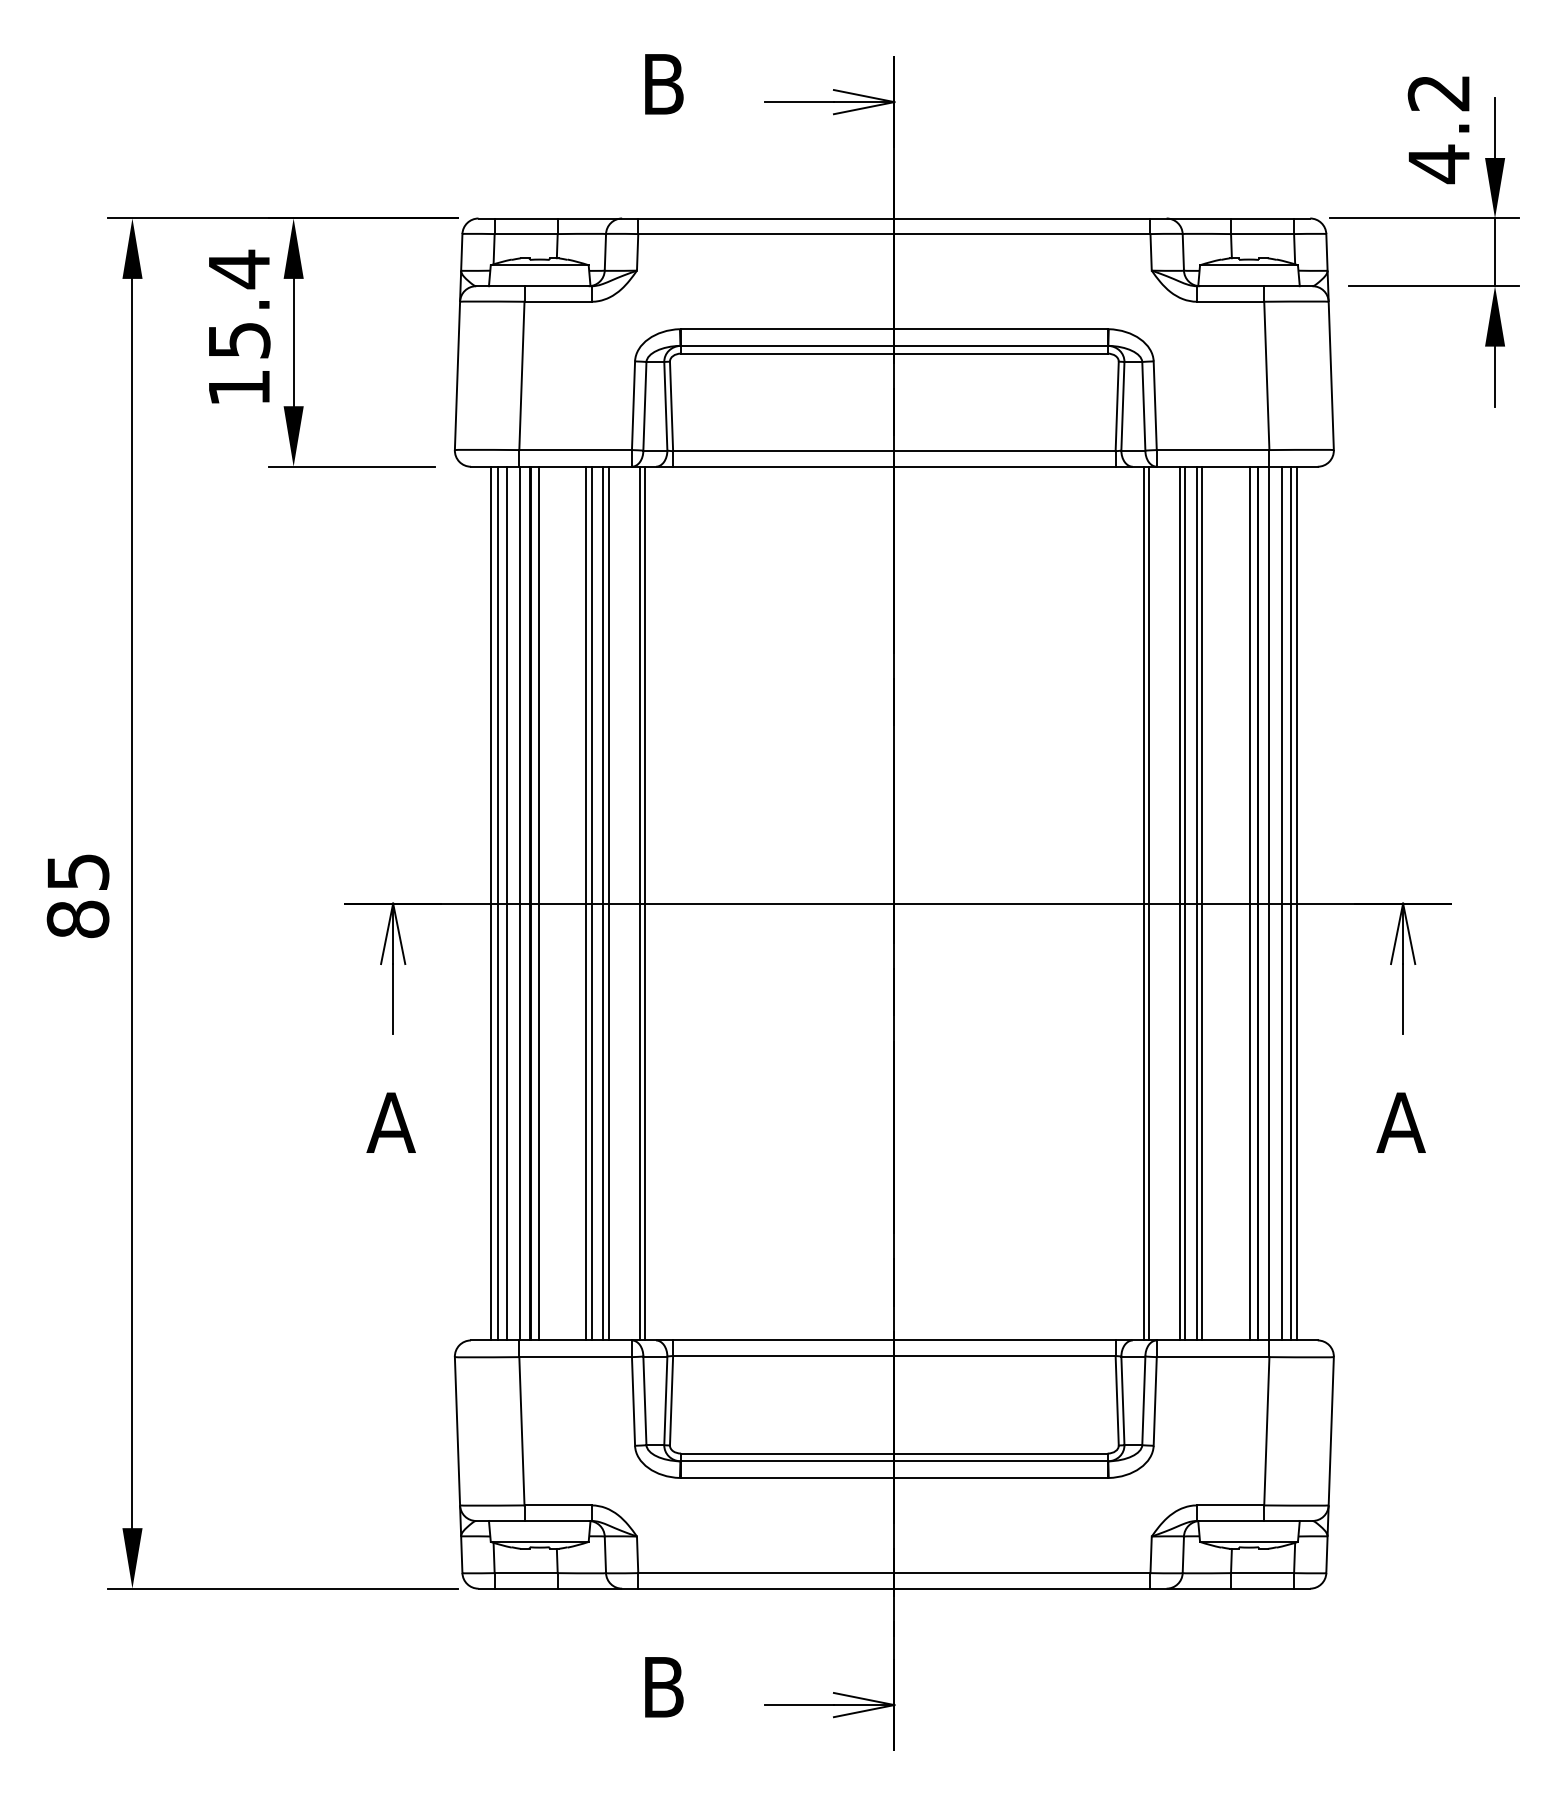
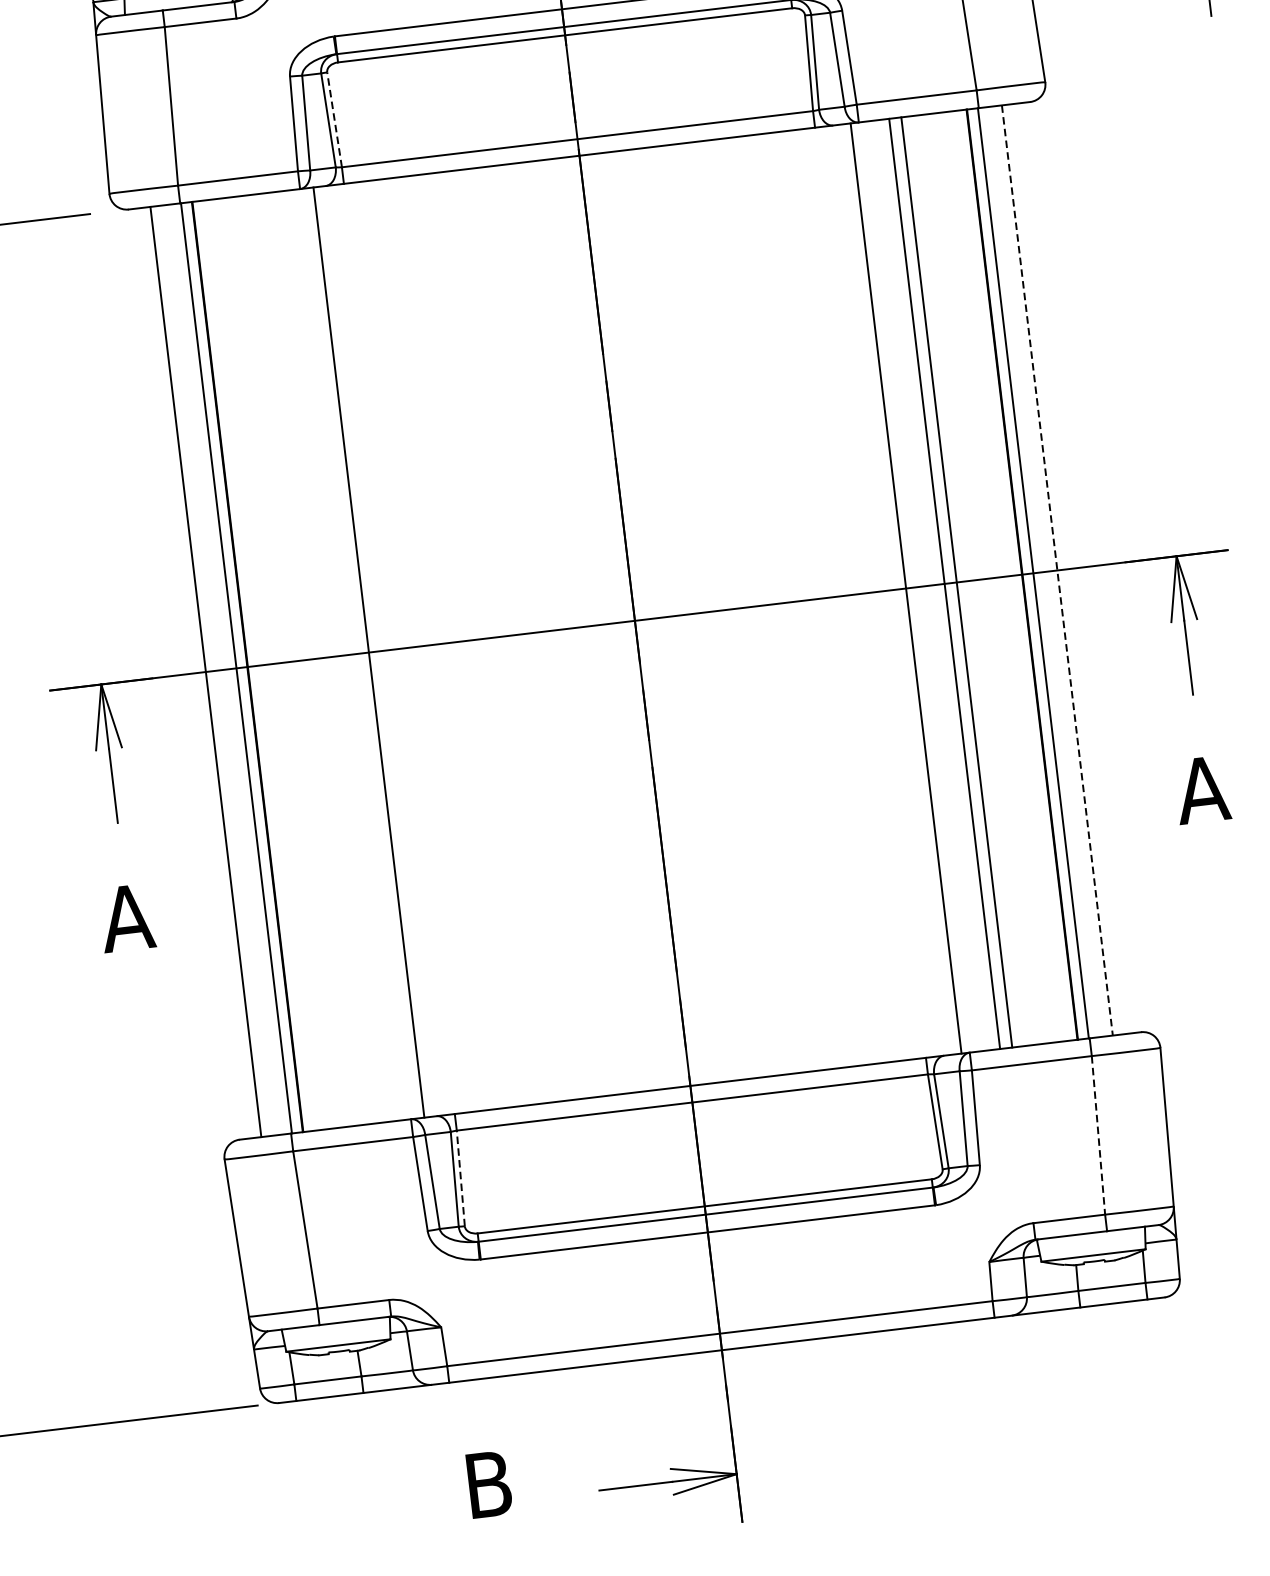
line: (671, 406) -> (334, 119), solid -> dashed
line: (497, 903) -> (212, 671), removed
line: (507, 903) -> (223, 669), removed
line: (538, 903) -> (256, 665), removed
line: (586, 903) -> (307, 659), removed
line: (592, 903) -> (313, 659), removed
line: (603, 903) -> (325, 657), removed
line: (609, 903) -> (331, 656), removed
line: (639, 903) -> (363, 653), removed
line: (1144, 903) -> (901, 589), removed
line: (1179, 903) -> (938, 584), removed
line: (1202, 903) -> (962, 581), removed
line: (1250, 903) -> (1014, 575), removed
line: (1281, 903) -> (1047, 571), removed
line: (1291, 903) -> (1057, 570), solid -> dashed
line: (1297, 903) -> (1064, 569), removed
line: (671, 1400) -> (460, 1178), solid -> dashed
line: (1266, 1431) -> (1098, 1135), solid -> dashed

